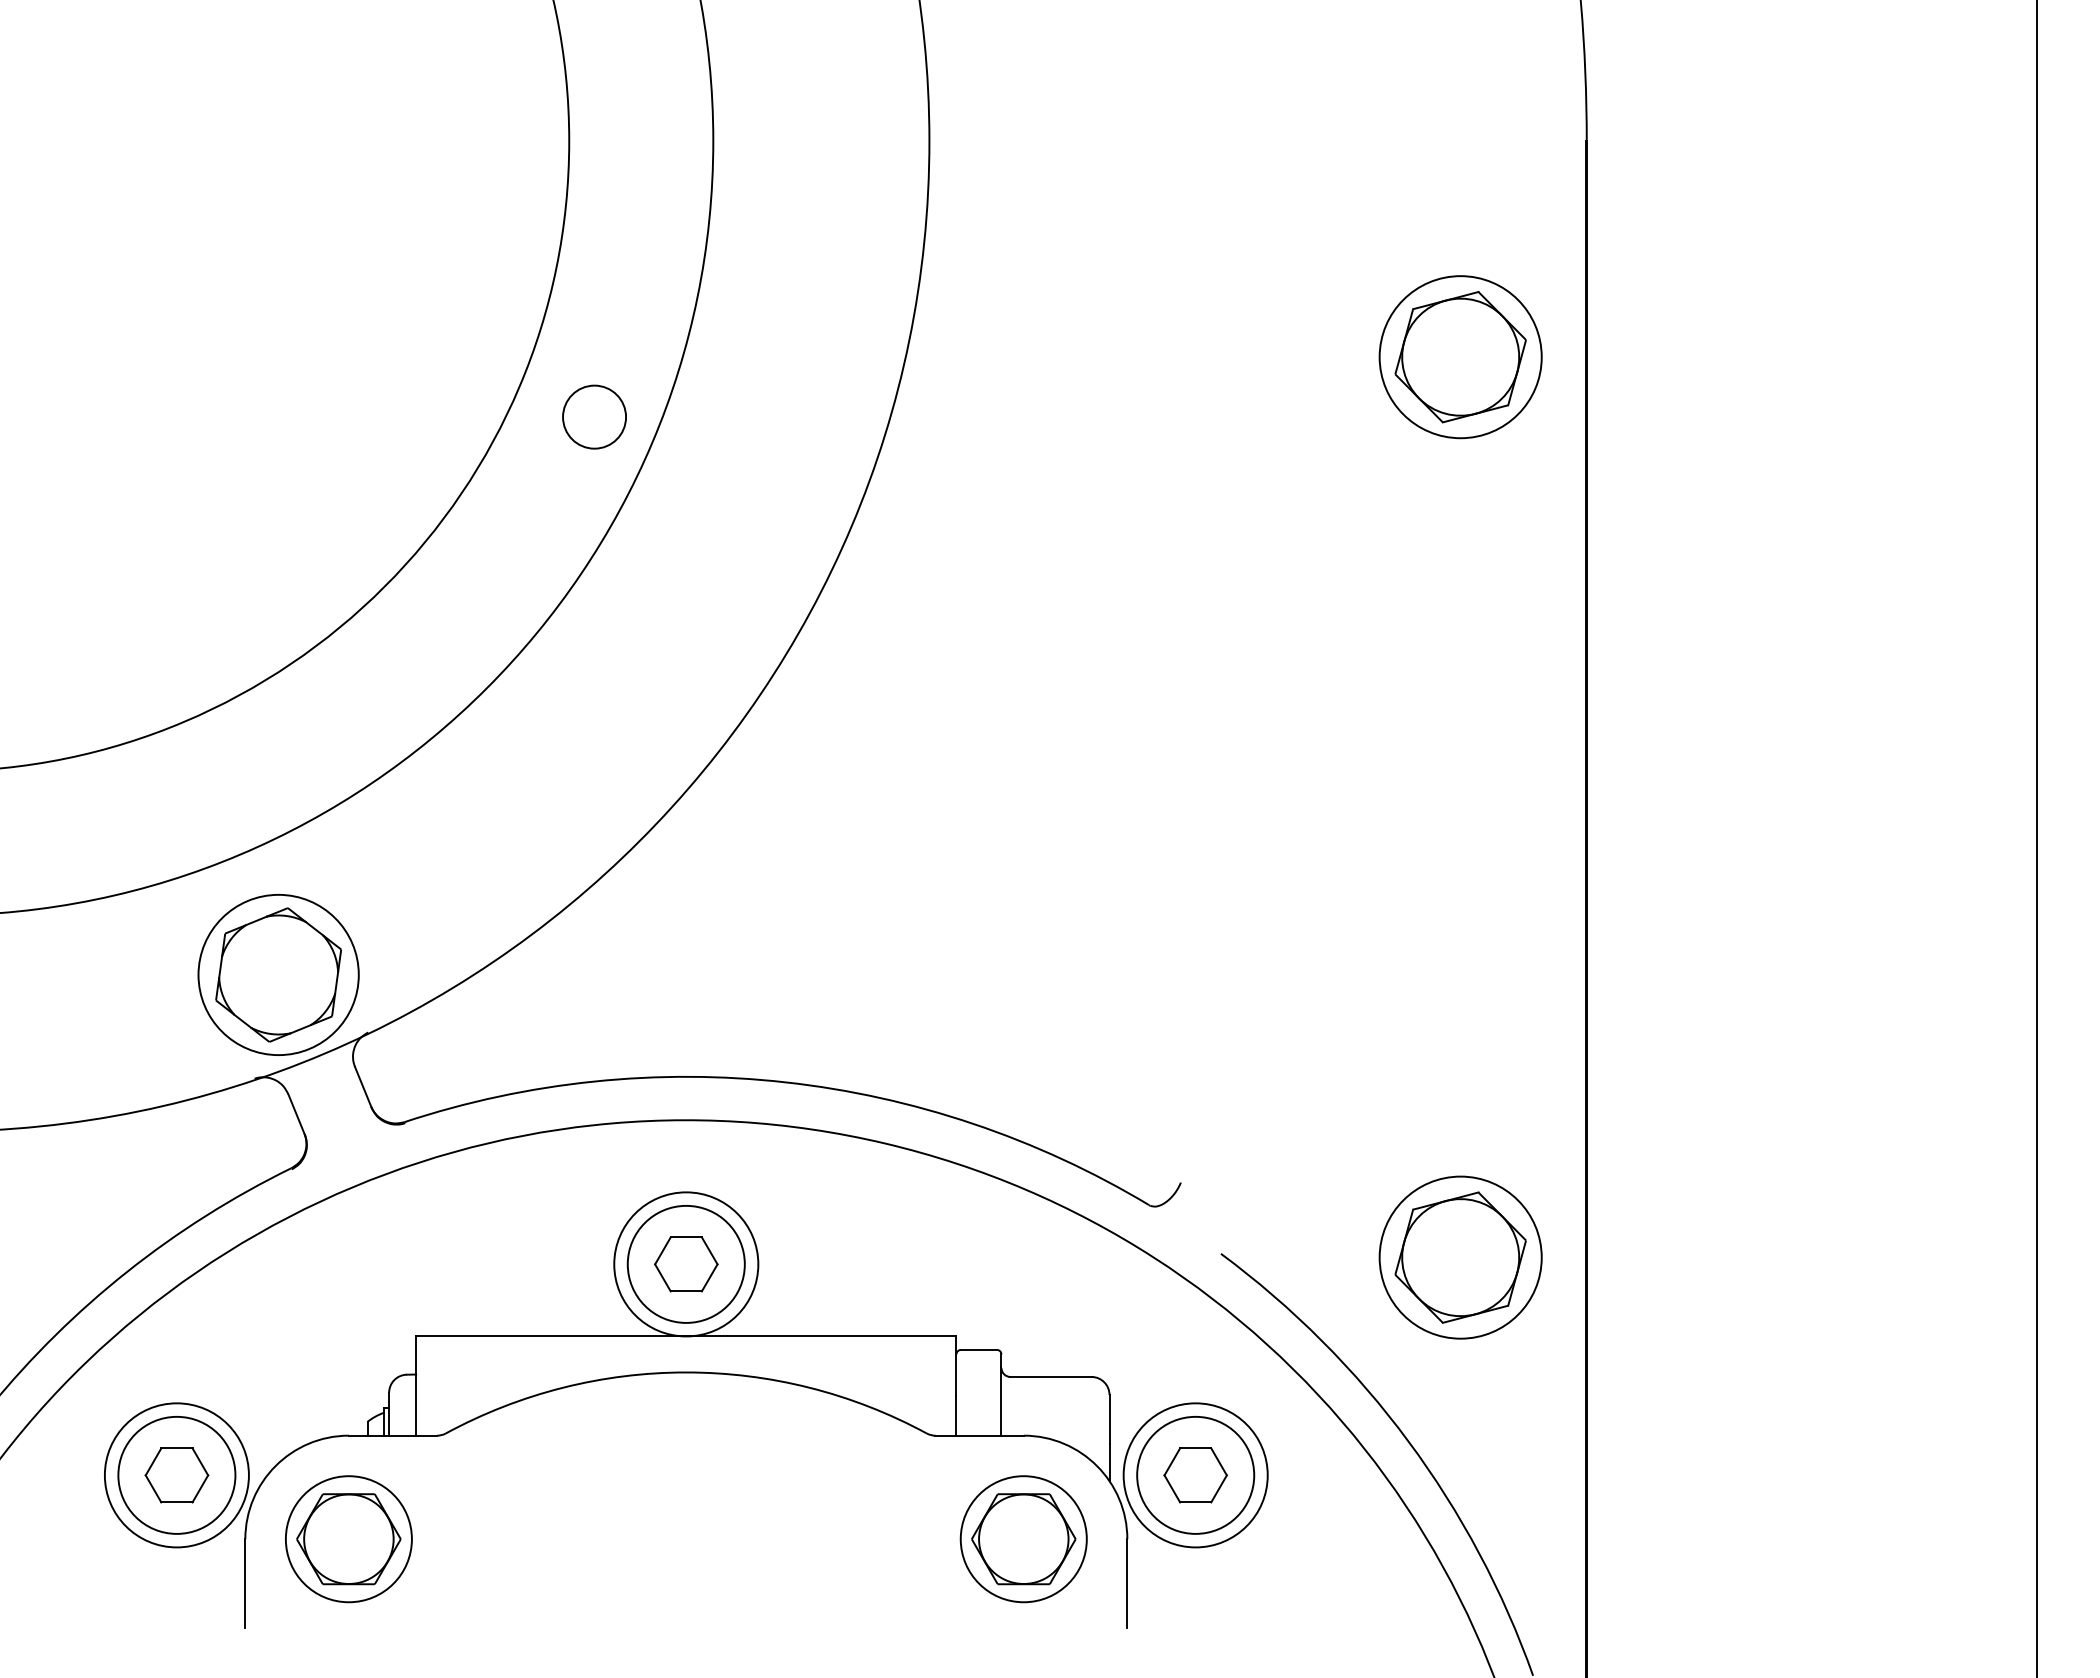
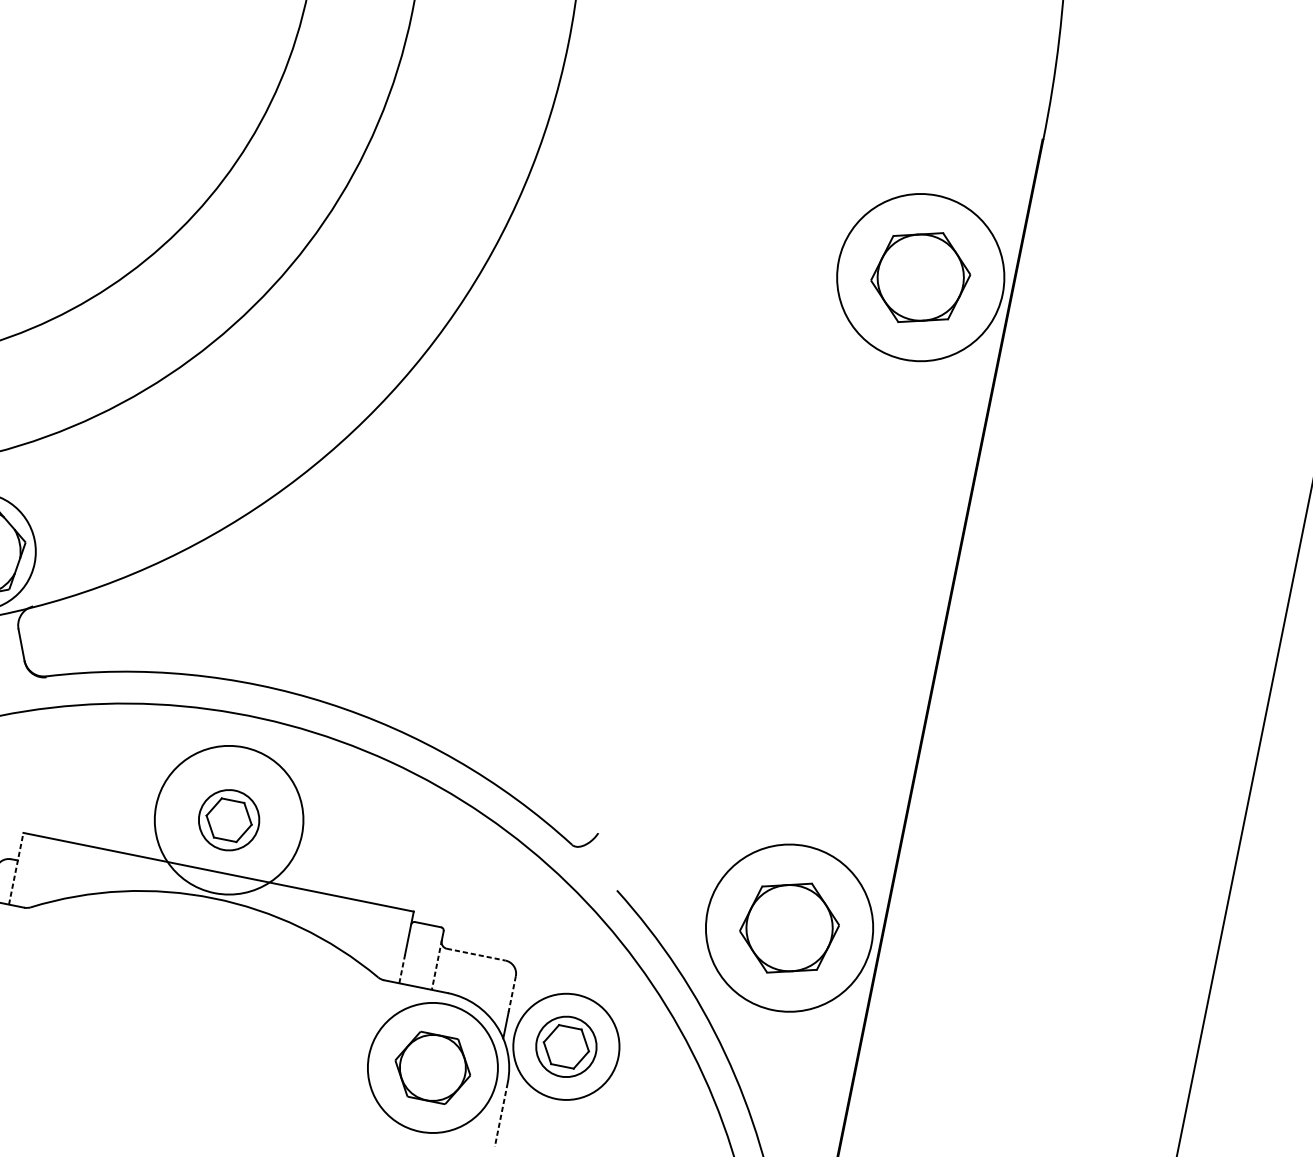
circle: (1460, 357) -> (920, 277), size x1.4
circle: (594, 416) -> (286, 194), removed
circle: (1460, 1257) -> (789, 928), size x1.4
circle: (685, 1263) -> (228, 819), size x0.7
circle: (686, 1264) -> (229, 820), size x1.4
line: (1050, 1376) -> (475, 954), solid -> dashed
line: (416, 1386) -> (16, 869), solid -> dashed
line: (1001, 1401) -> (436, 965), solid -> dashed
line: (956, 1415) -> (402, 968), solid -> dashed
line: (1109, 1419) -> (512, 993), solid -> dashed
circle: (1195, 1474) -> (566, 1046), size x0.7
circle: (1023, 1539) -> (432, 1068), size x1.4
line: (1127, 1583) -> (501, 1115), solid -> dashed

